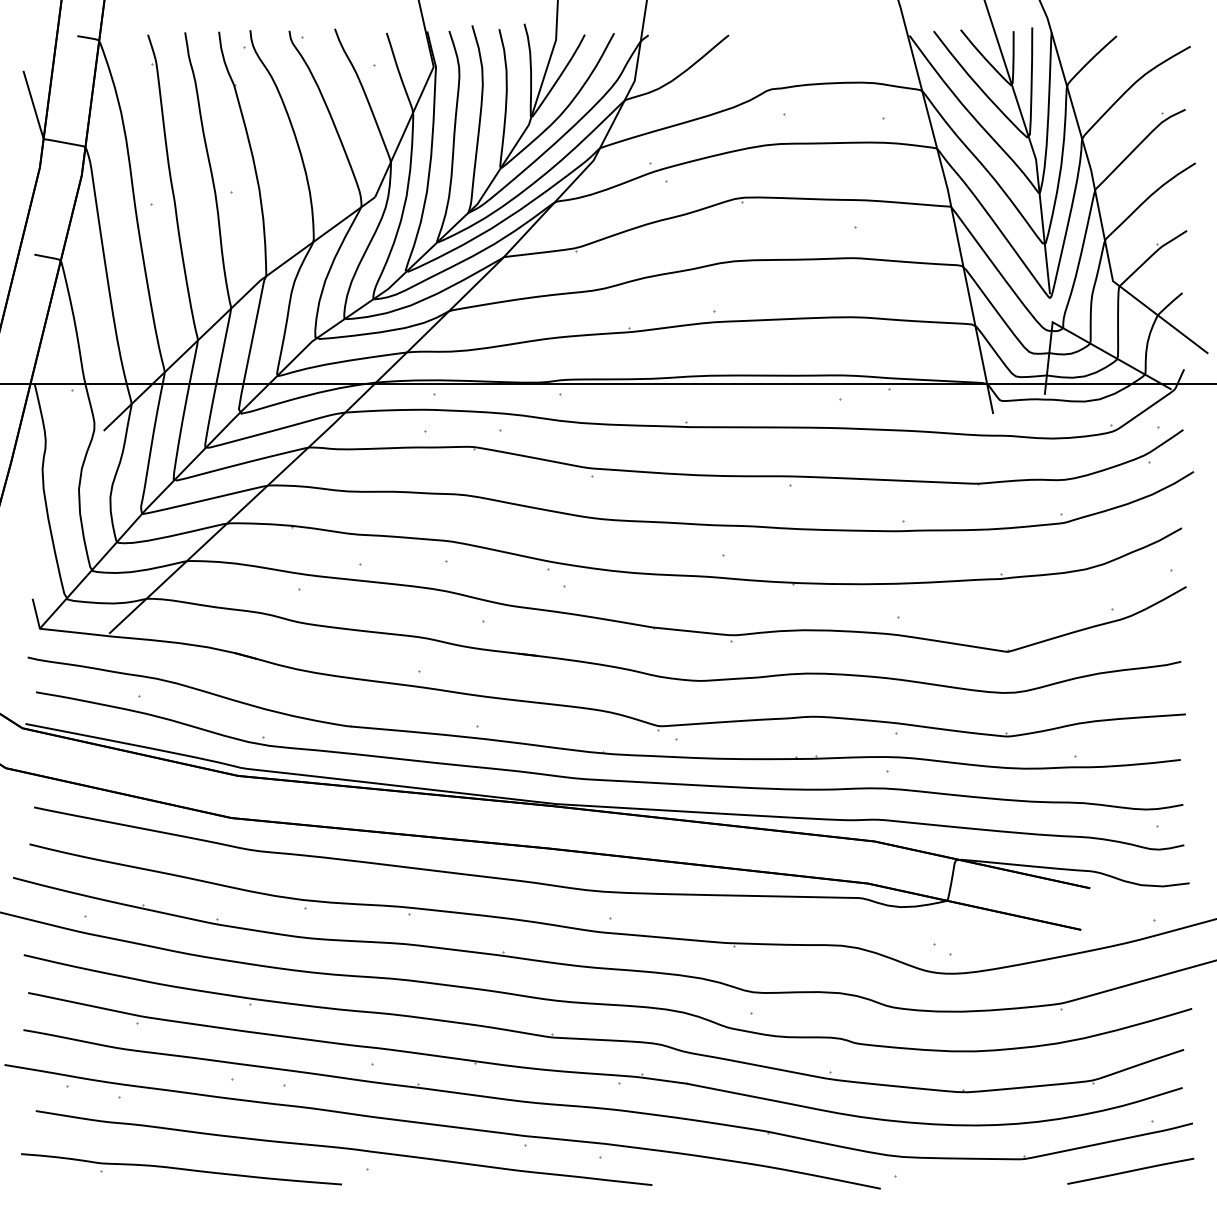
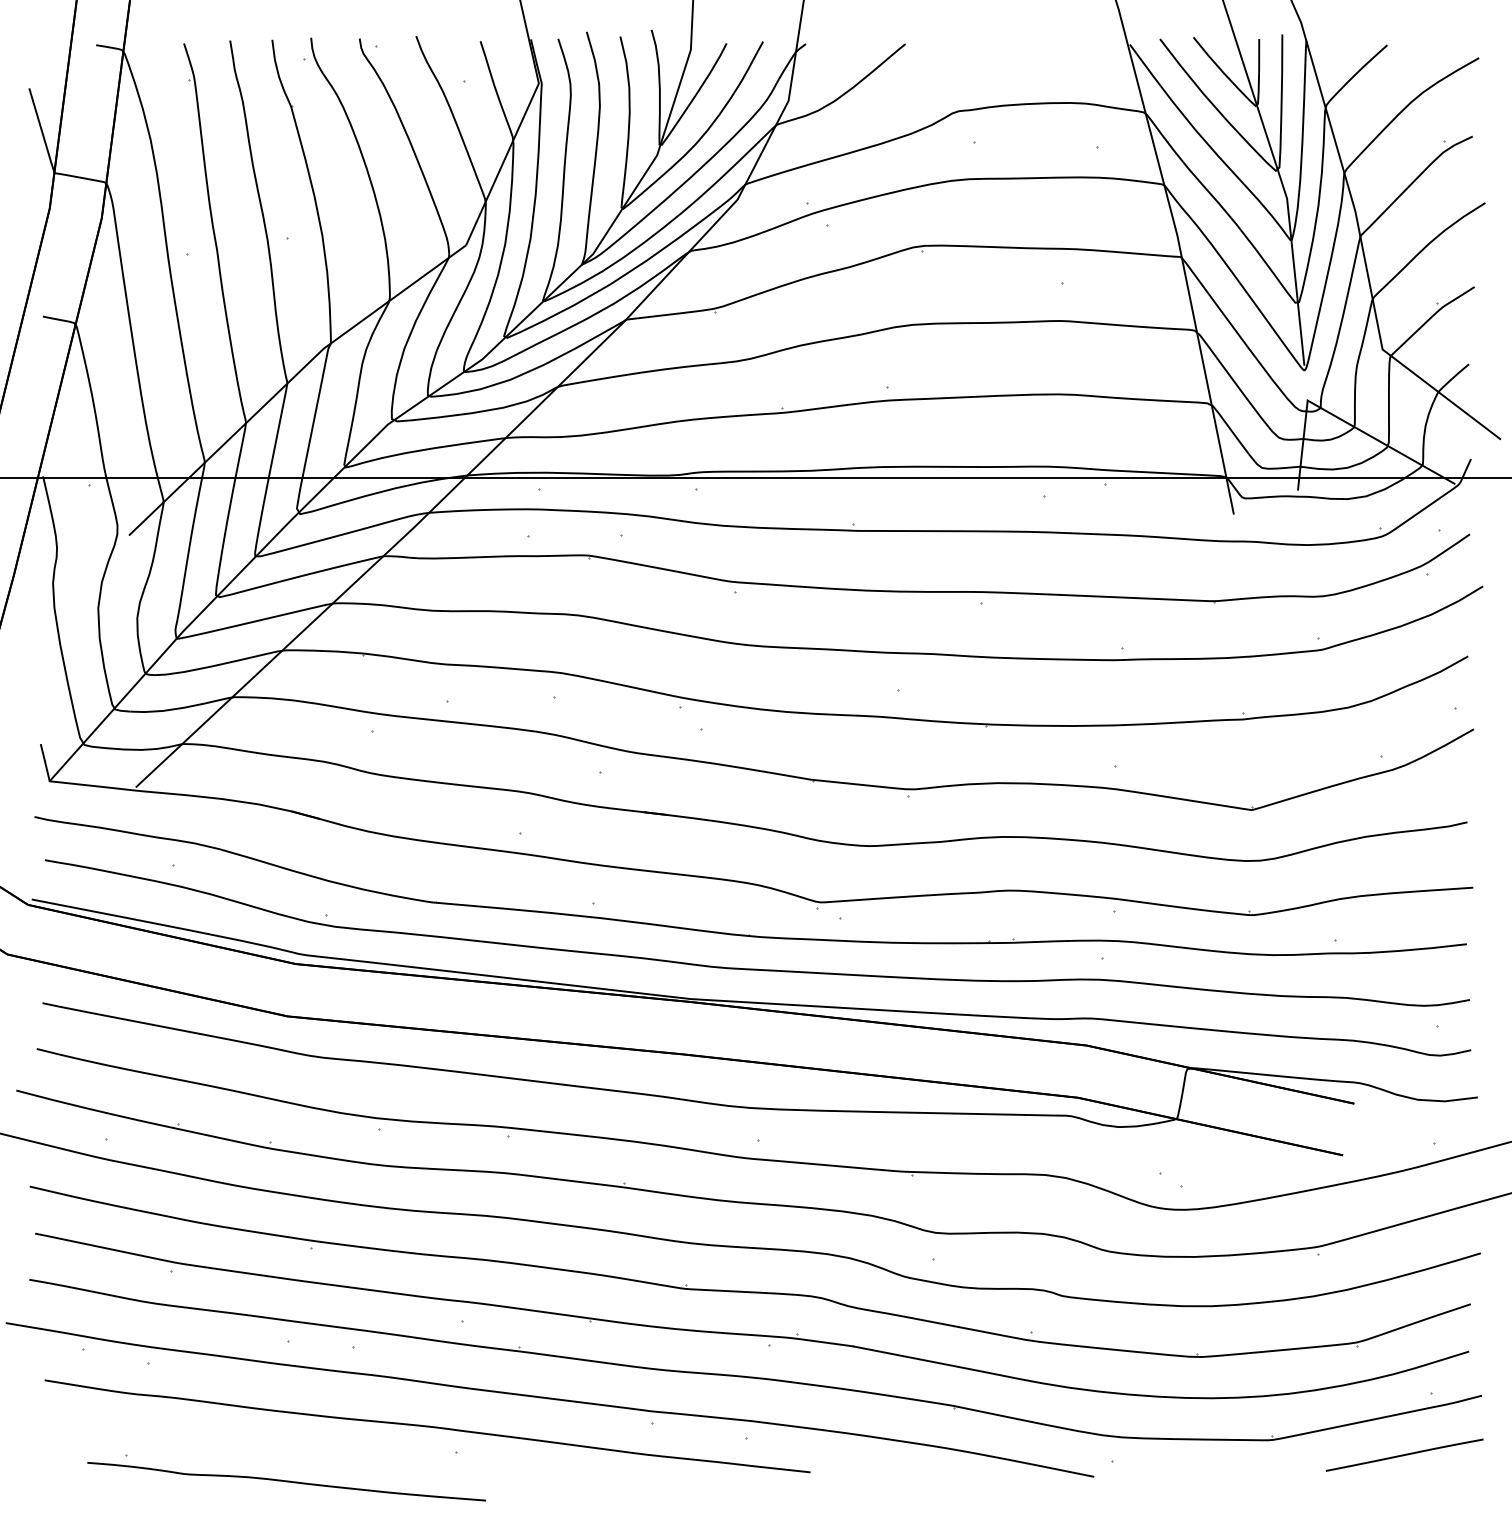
curve: (181, 1169) -> (286, 1481), moved

